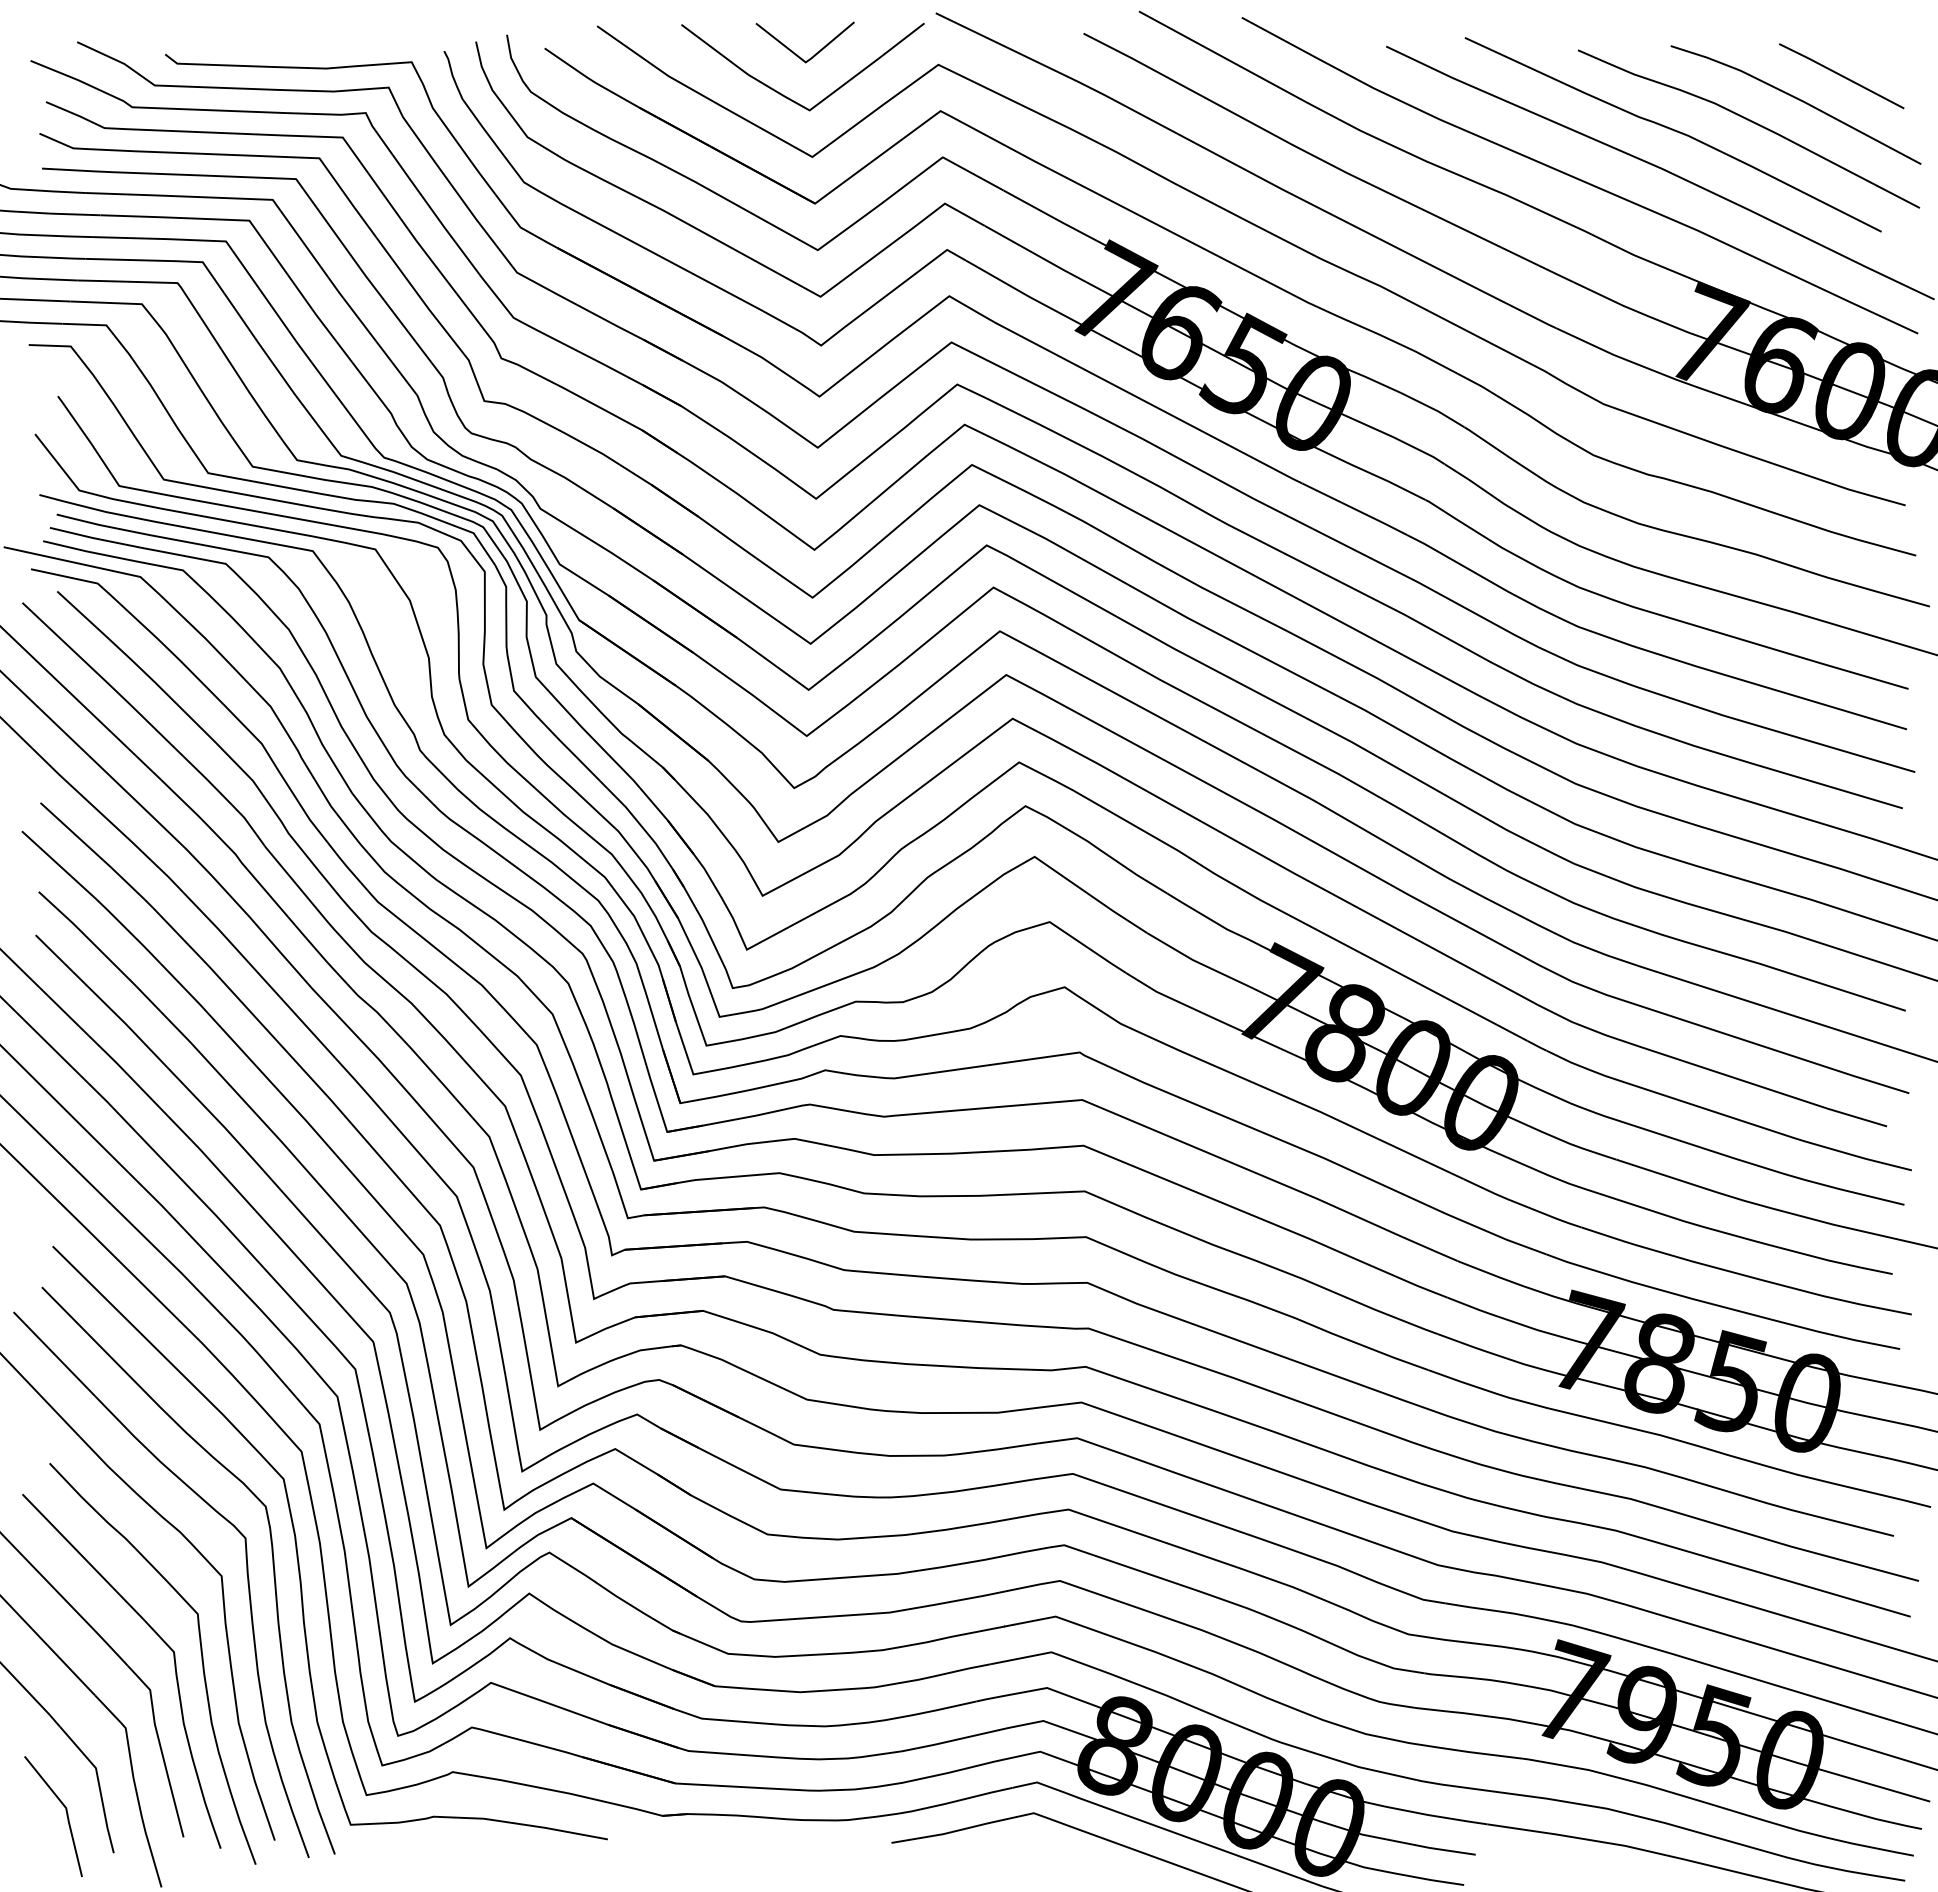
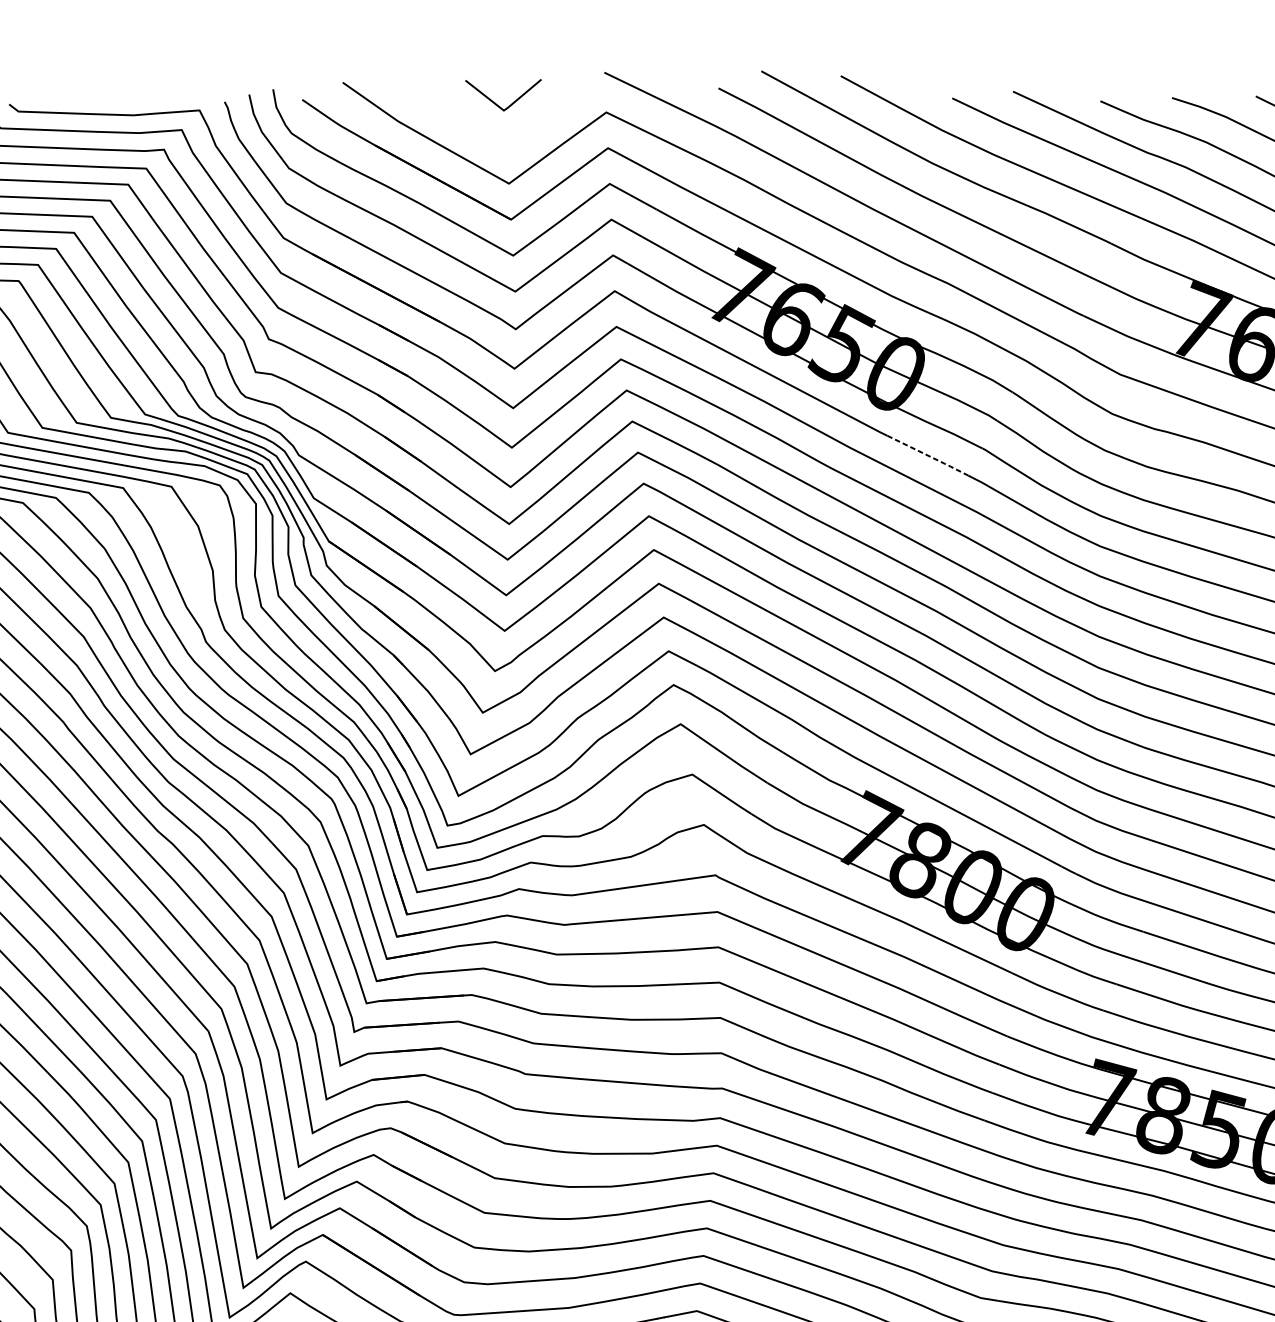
curve: (785, 95) -> (488, 136), removed
line: (1355, 509) -> (928, 455), solid -> dashed

